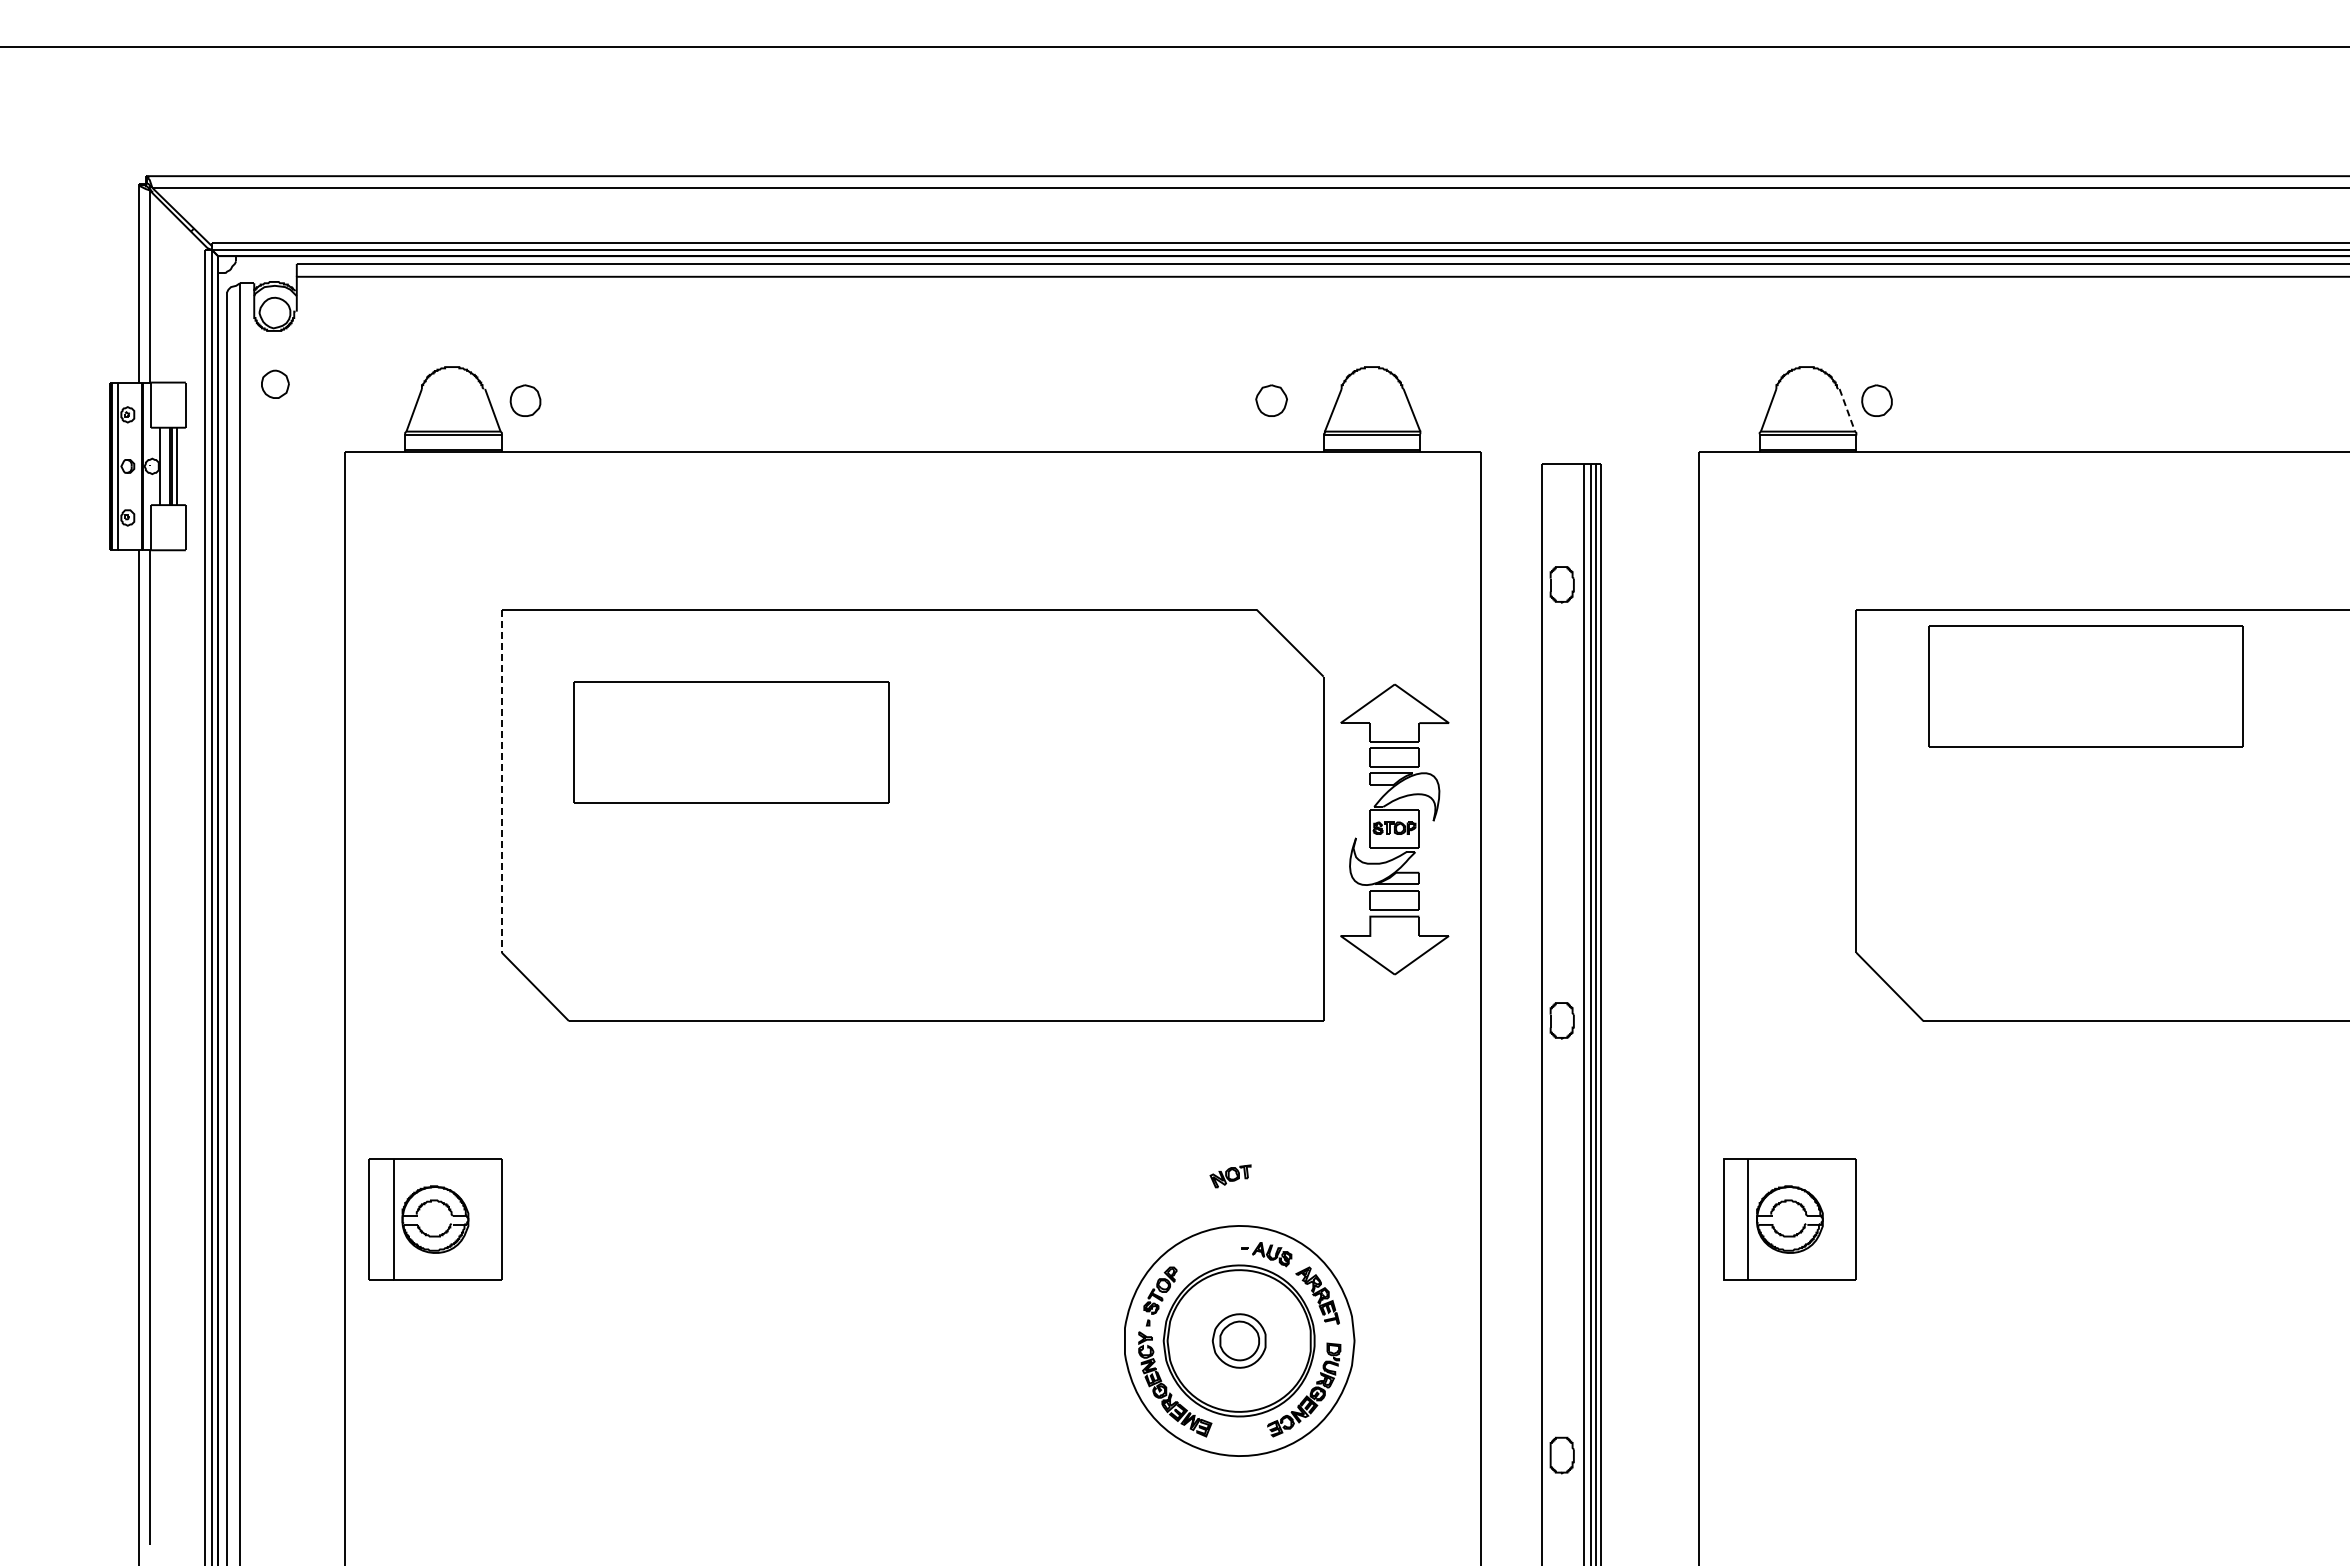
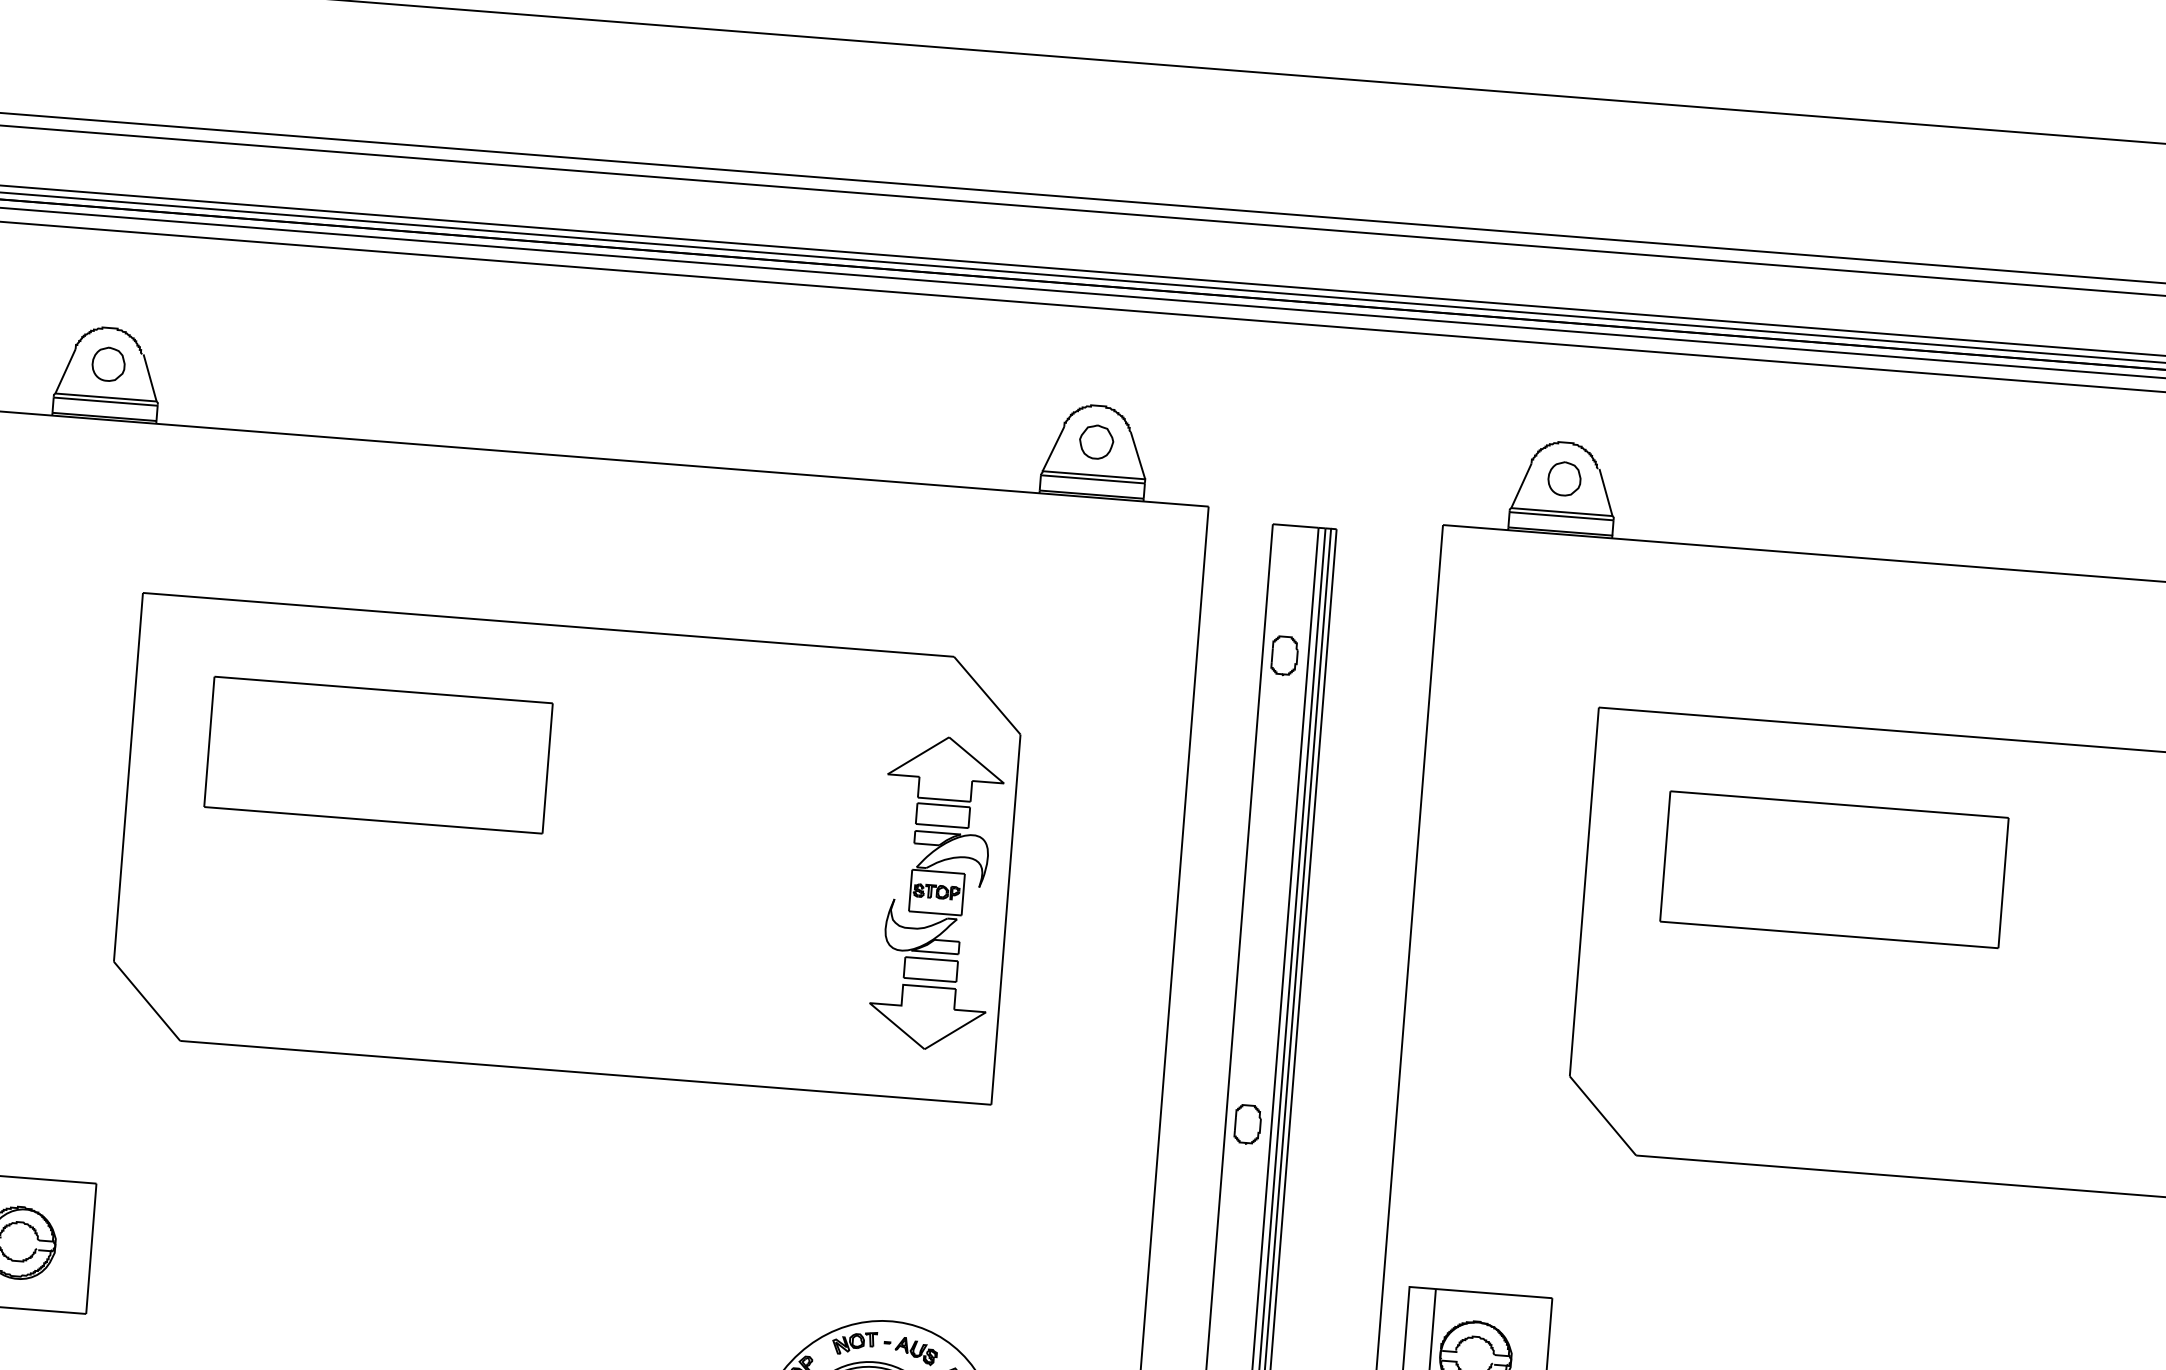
part: (525, 400) -> (108, 364), moved
part: (1271, 400) -> (1096, 441), moved
part: (1876, 400) -> (1563, 478), moved
line: (1847, 410) -> (1606, 492), dashed -> solid
part: (2085, 686) -> (1833, 869), moved
line: (501, 781) -> (127, 777), dashed -> solid
part: (1394, 829) -> (936, 893), moved
part: (1230, 1176) -> (854, 1343), moved

